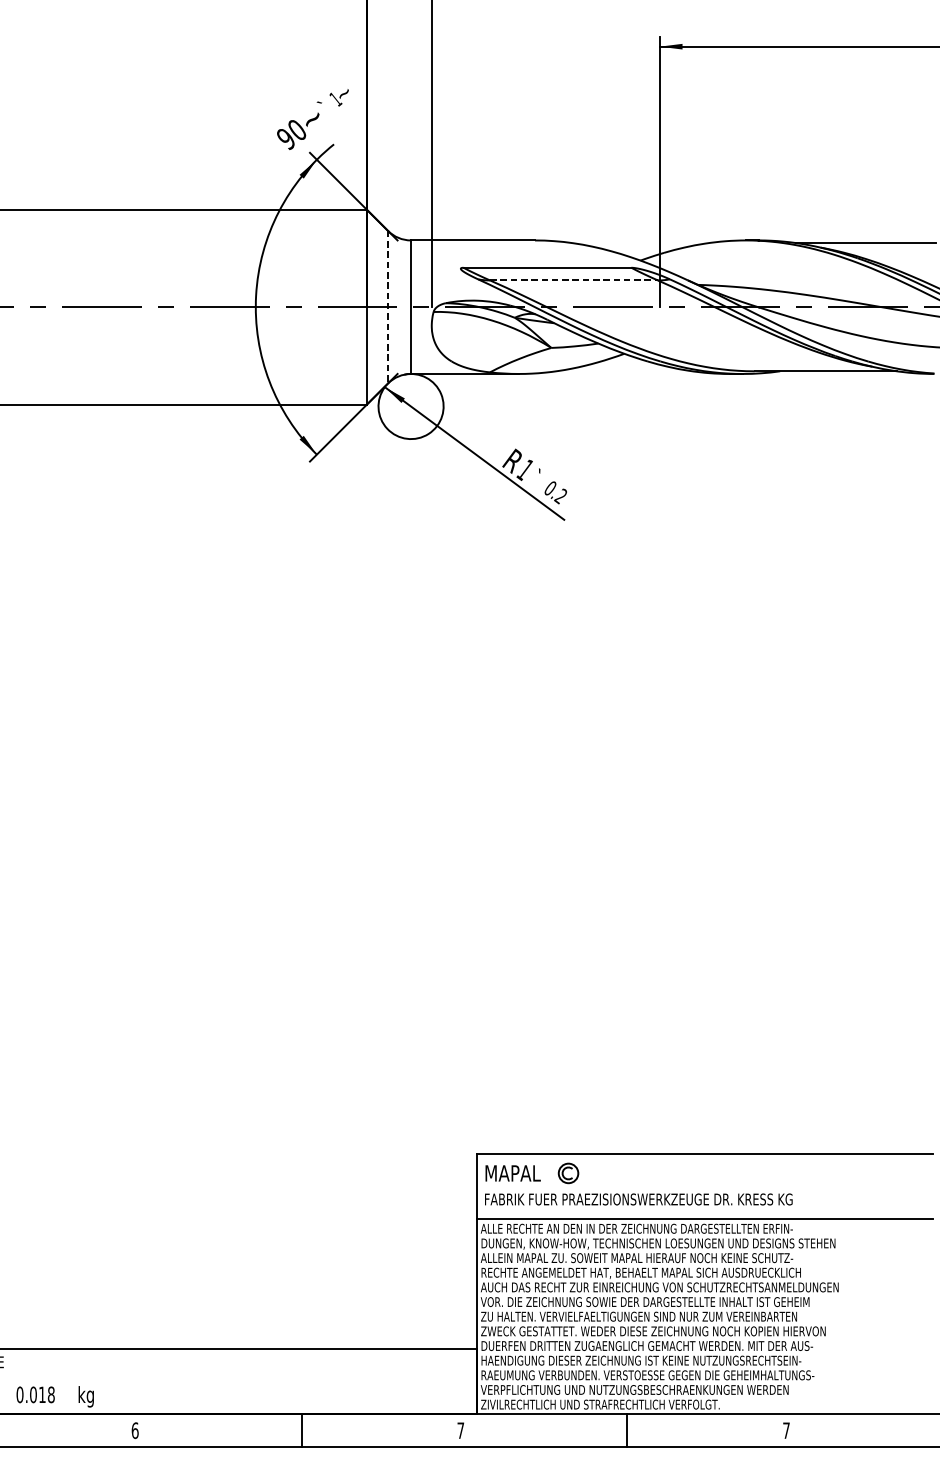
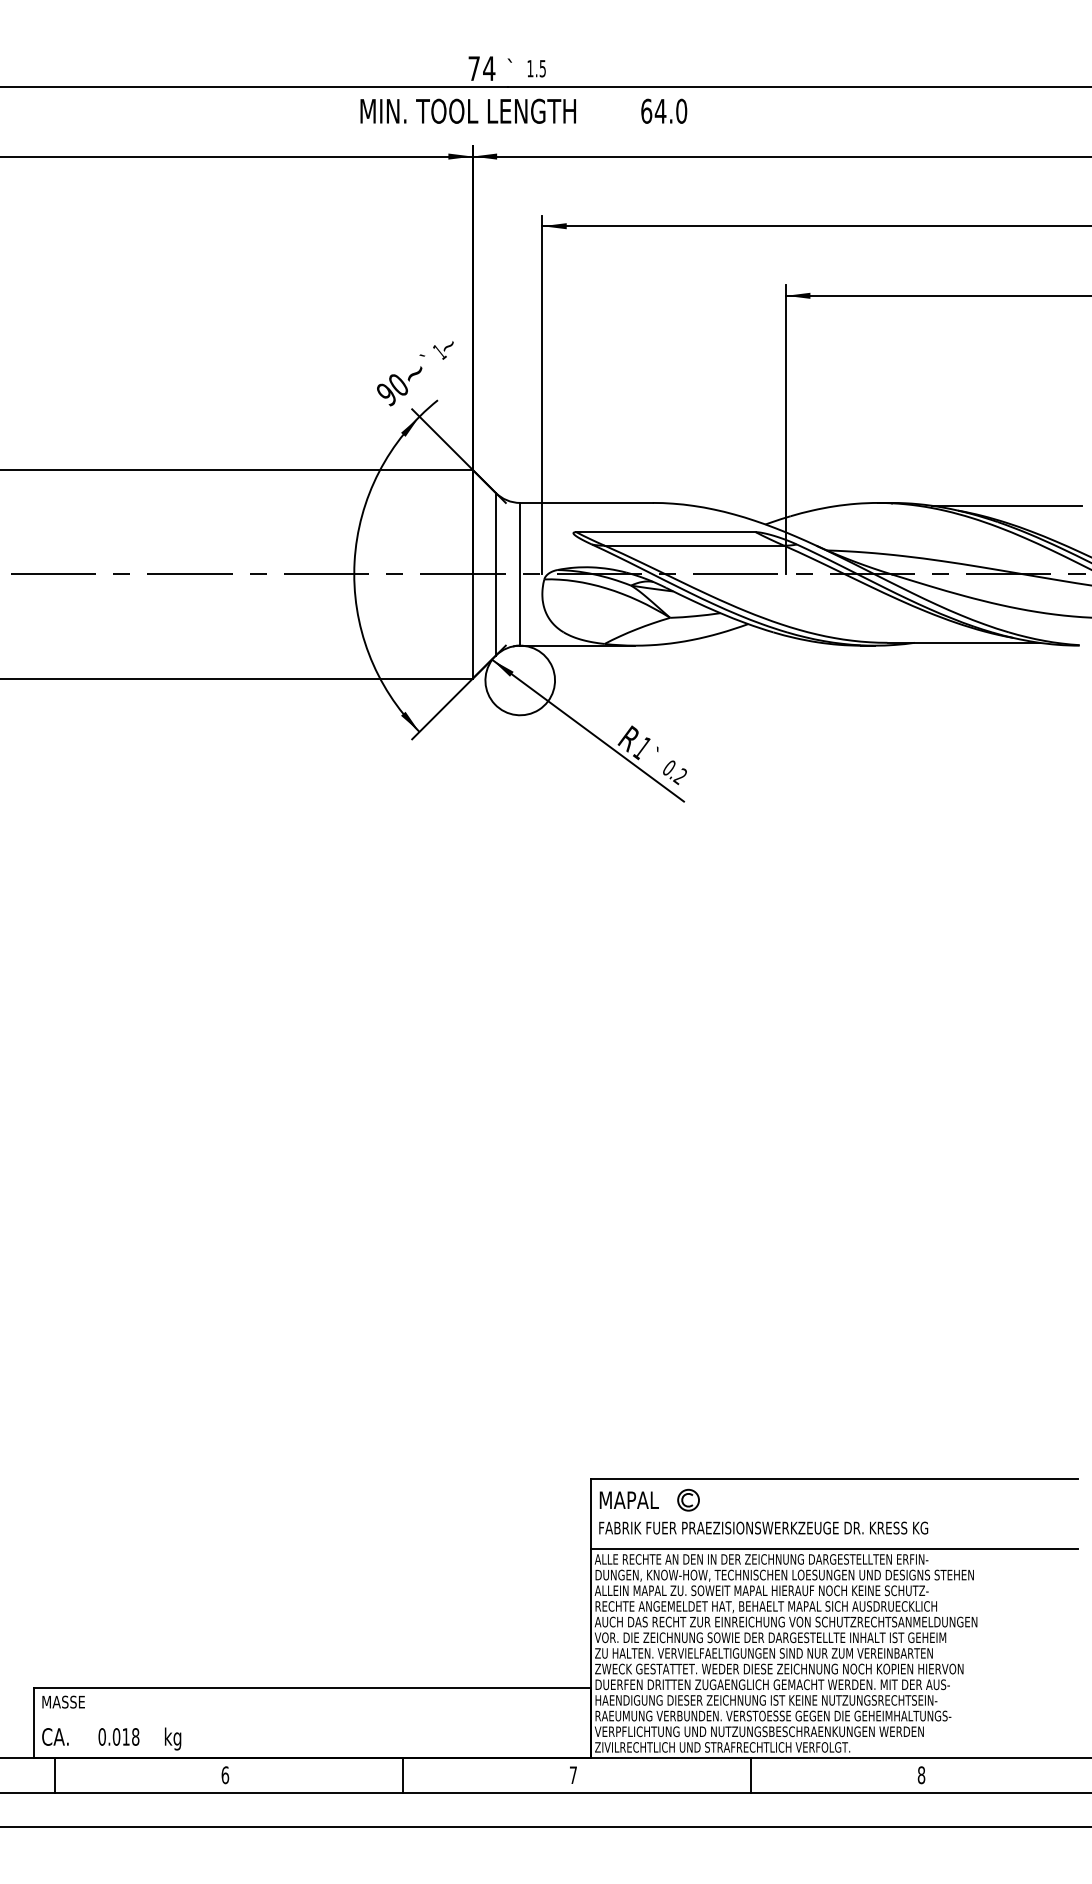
line: (574, 280) -> (694, 545), dashed -> solid
line: (387, 307) -> (495, 574), dashed -> solid
text: (786, 1430) -> (921, 1775), 7 -> 8

